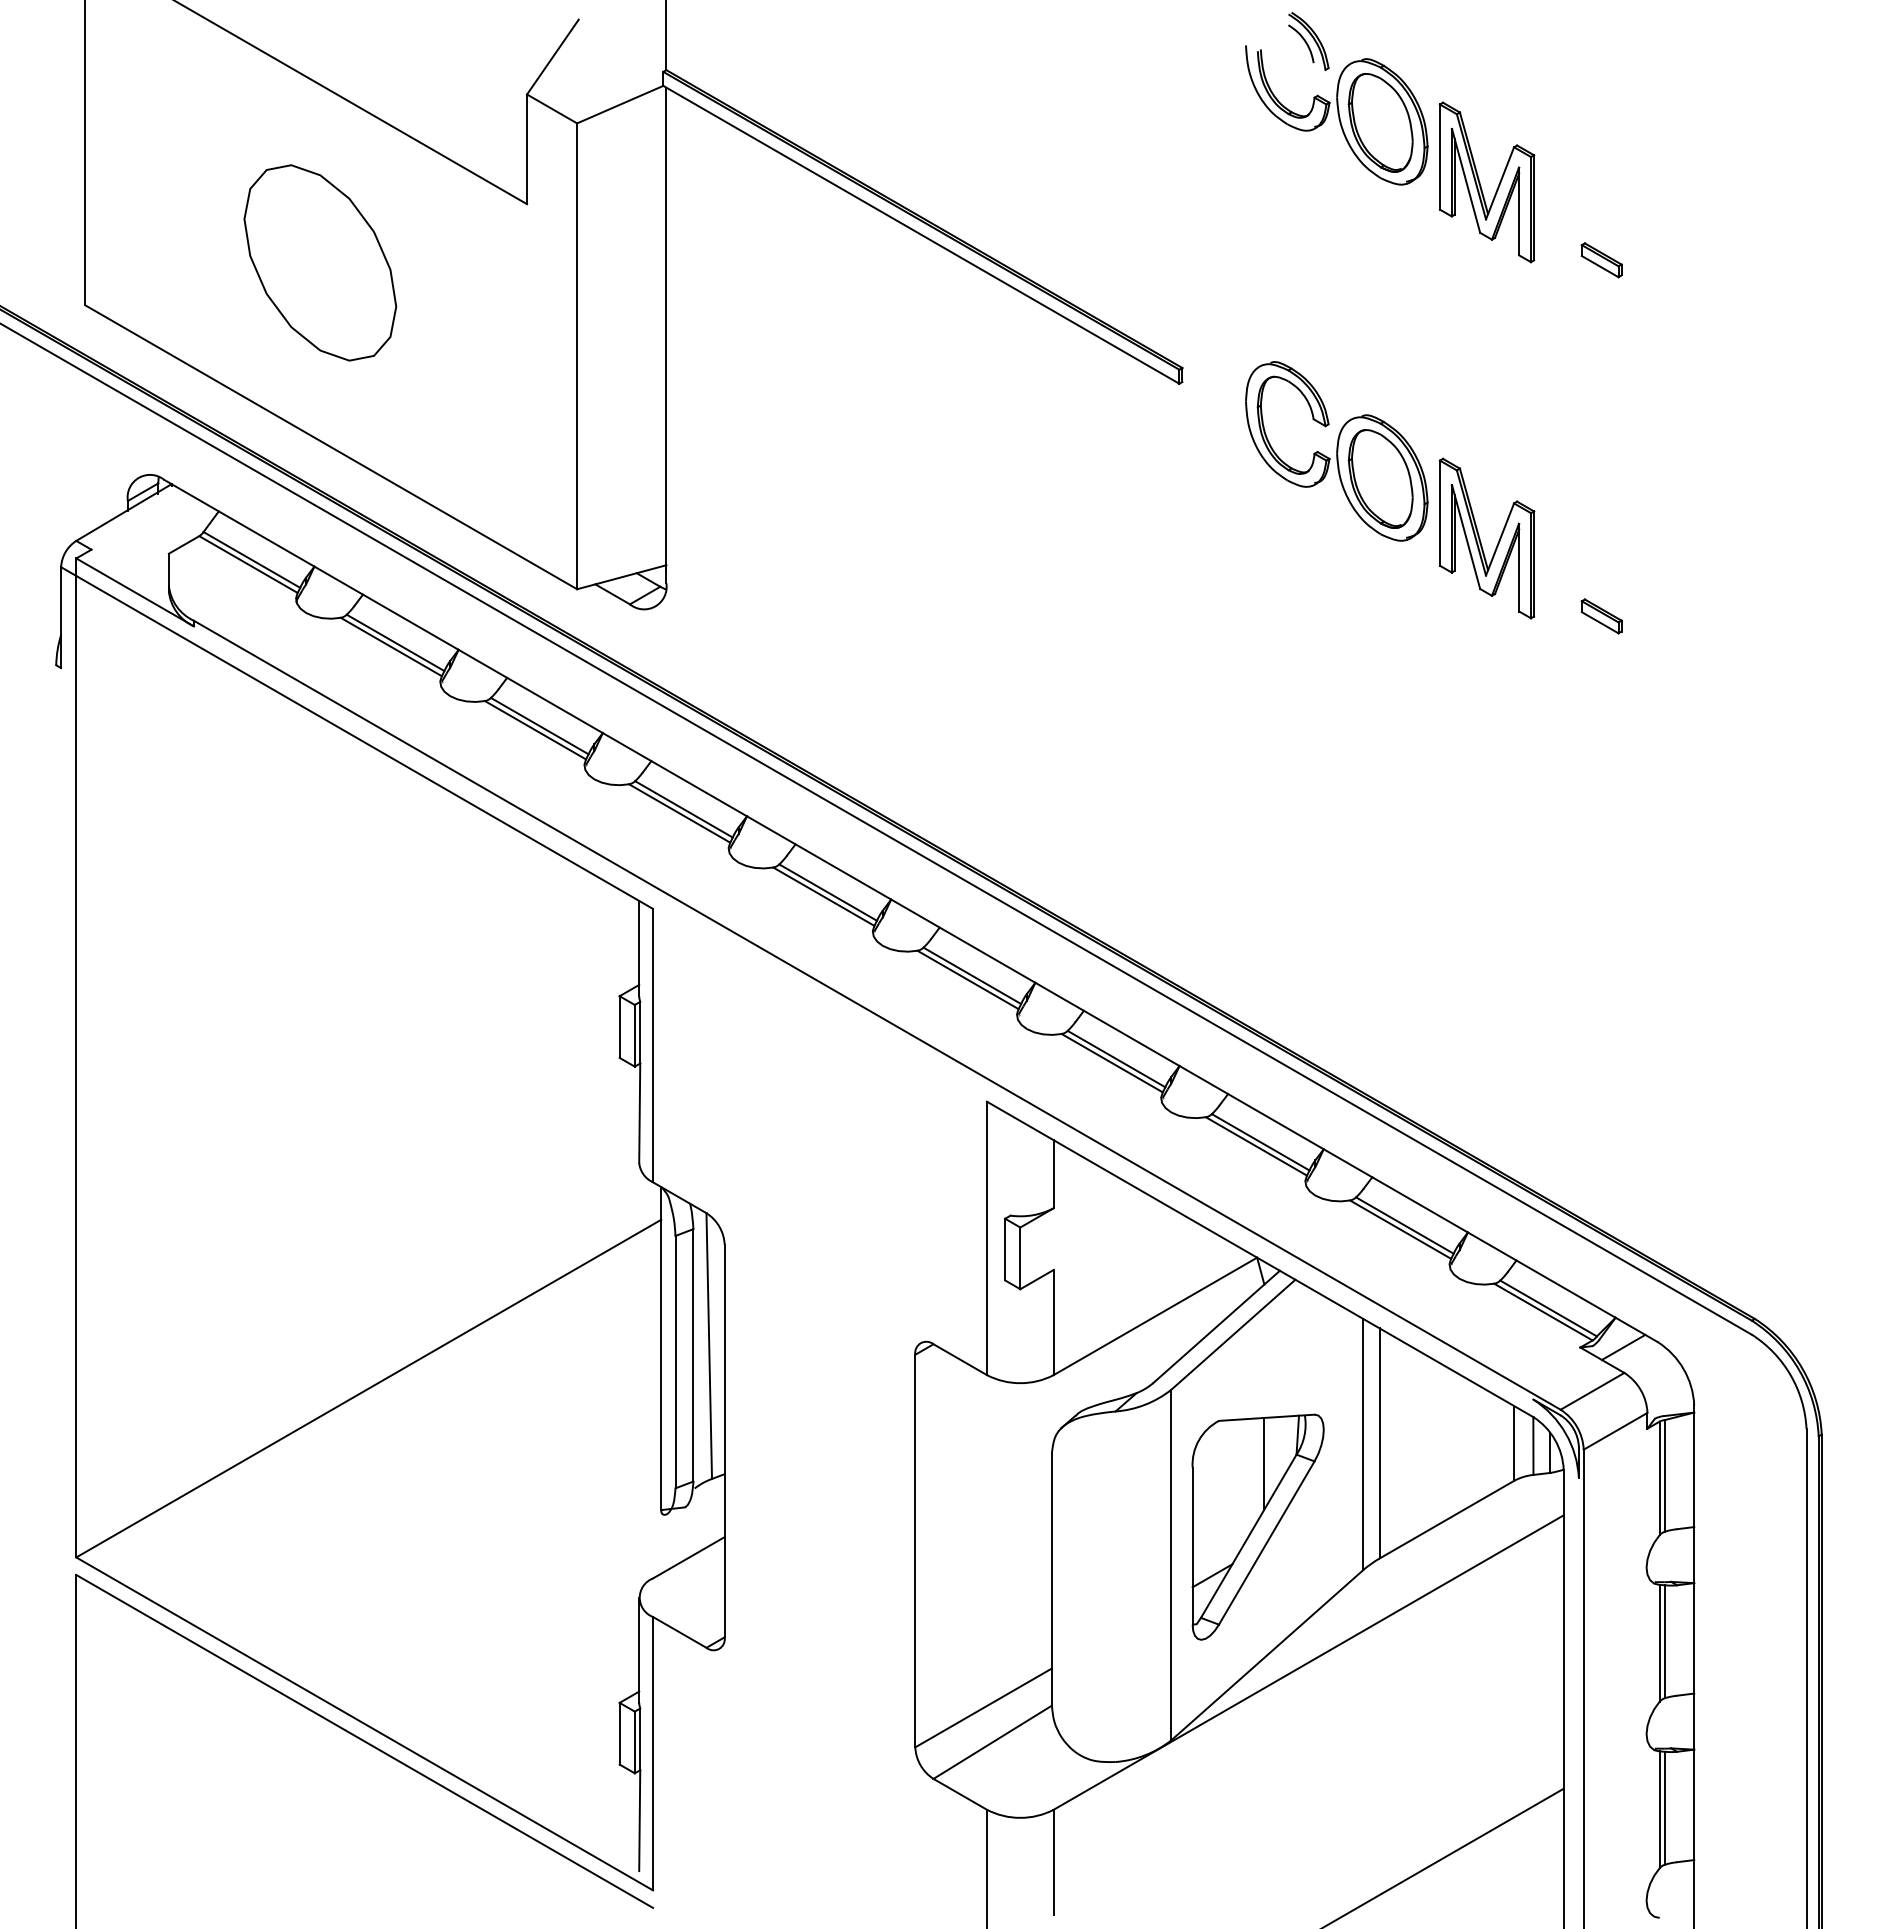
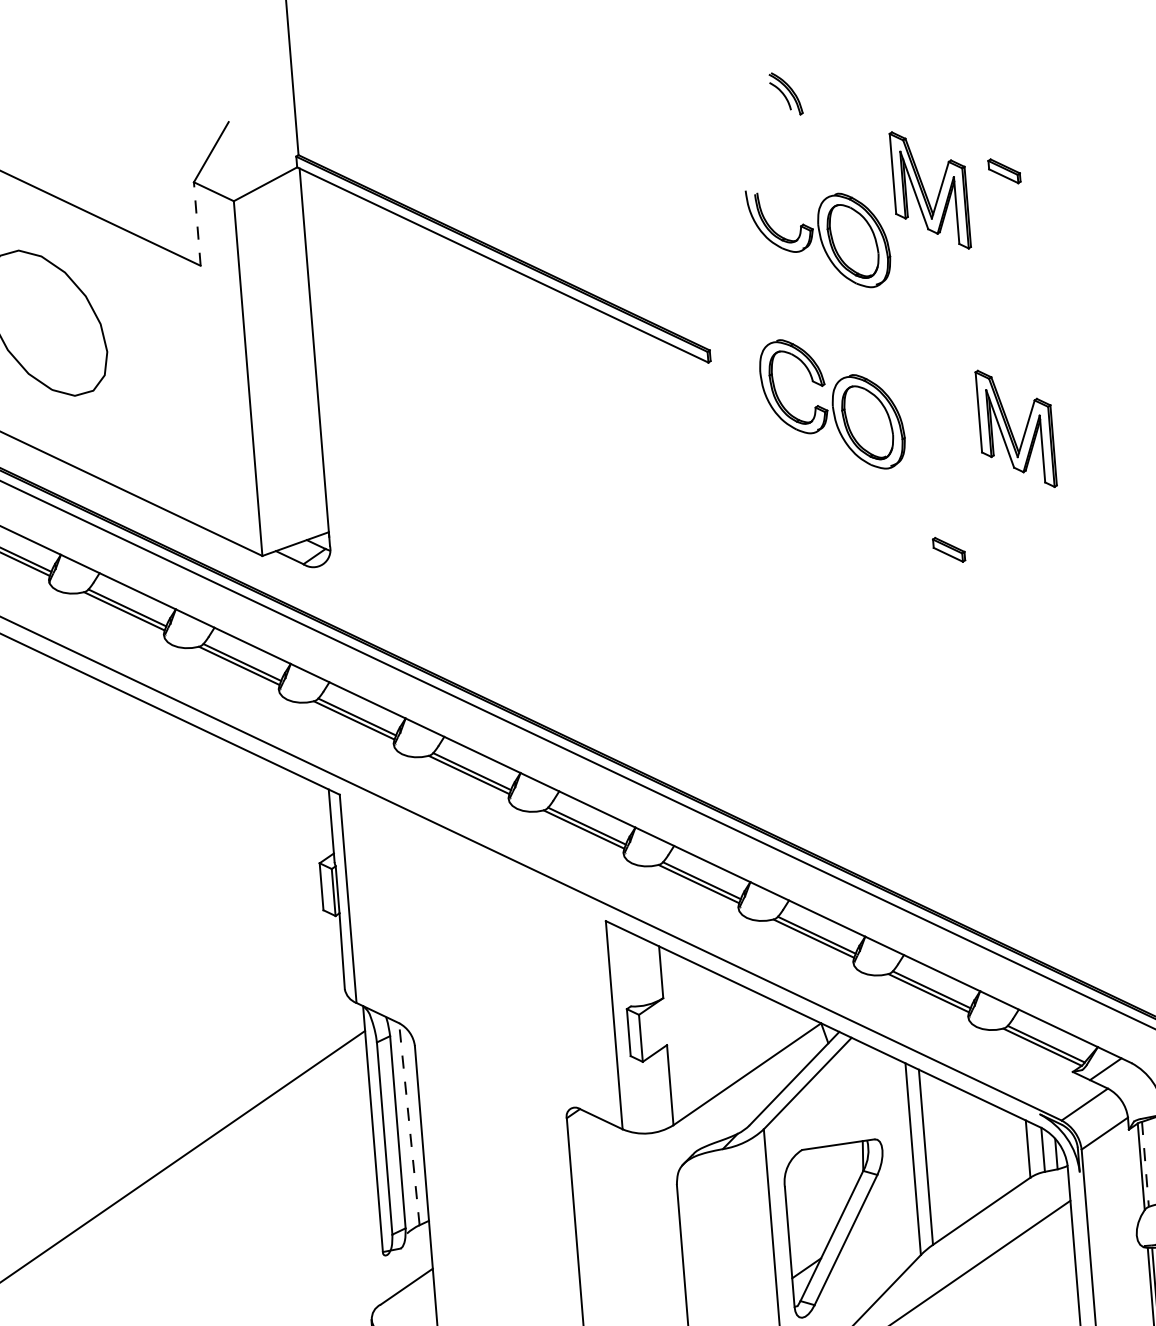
part: (1336, 115) -> (818, 238), moved
line: (527, 149) -> (197, 224), solid -> dashed
part: (1601, 260) -> (1004, 171), moved
part: (1486, 538) -> (1015, 428), moved
part: (1601, 616) -> (948, 549), moved
line: (709, 1346) -> (409, 1124), solid -> dashed
line: (1264, 1463) -> (839, 1179), removed
line: (1665, 1475) -> (1145, 1164), solid -> dashed

